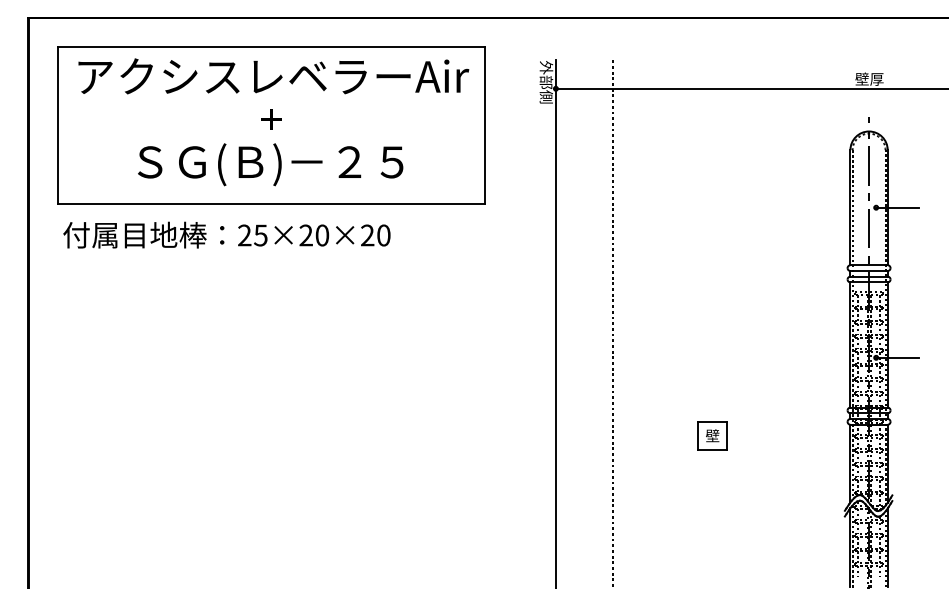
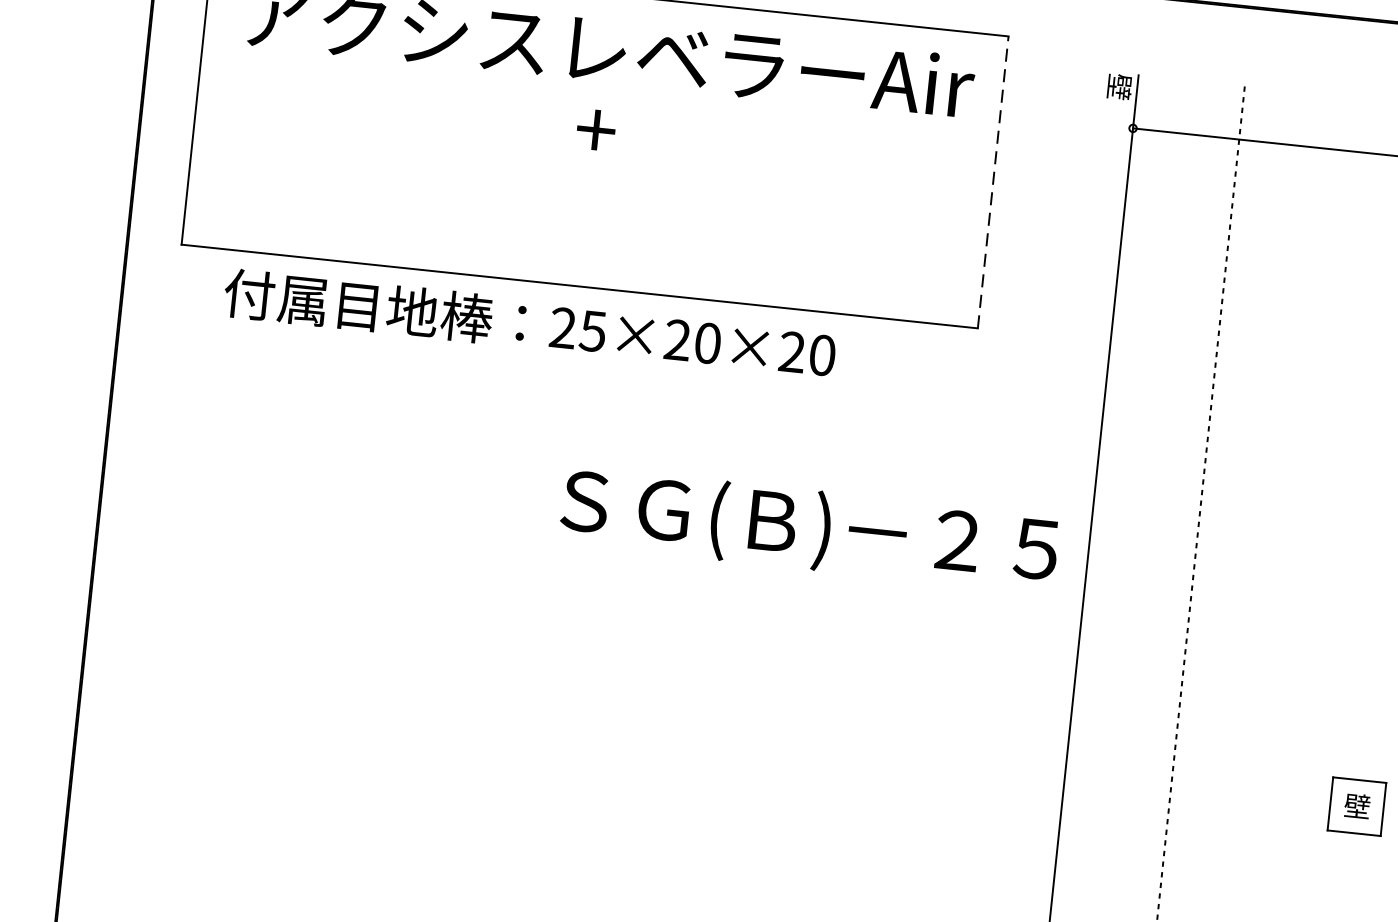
text: (546, 81) -> (1116, 112), 外部側 -> 壁
line: (484, 124) -> (992, 180), solid -> dashed
text: (270, 164) -> (809, 529), moved
text: (226, 234) -> (529, 322), moved

